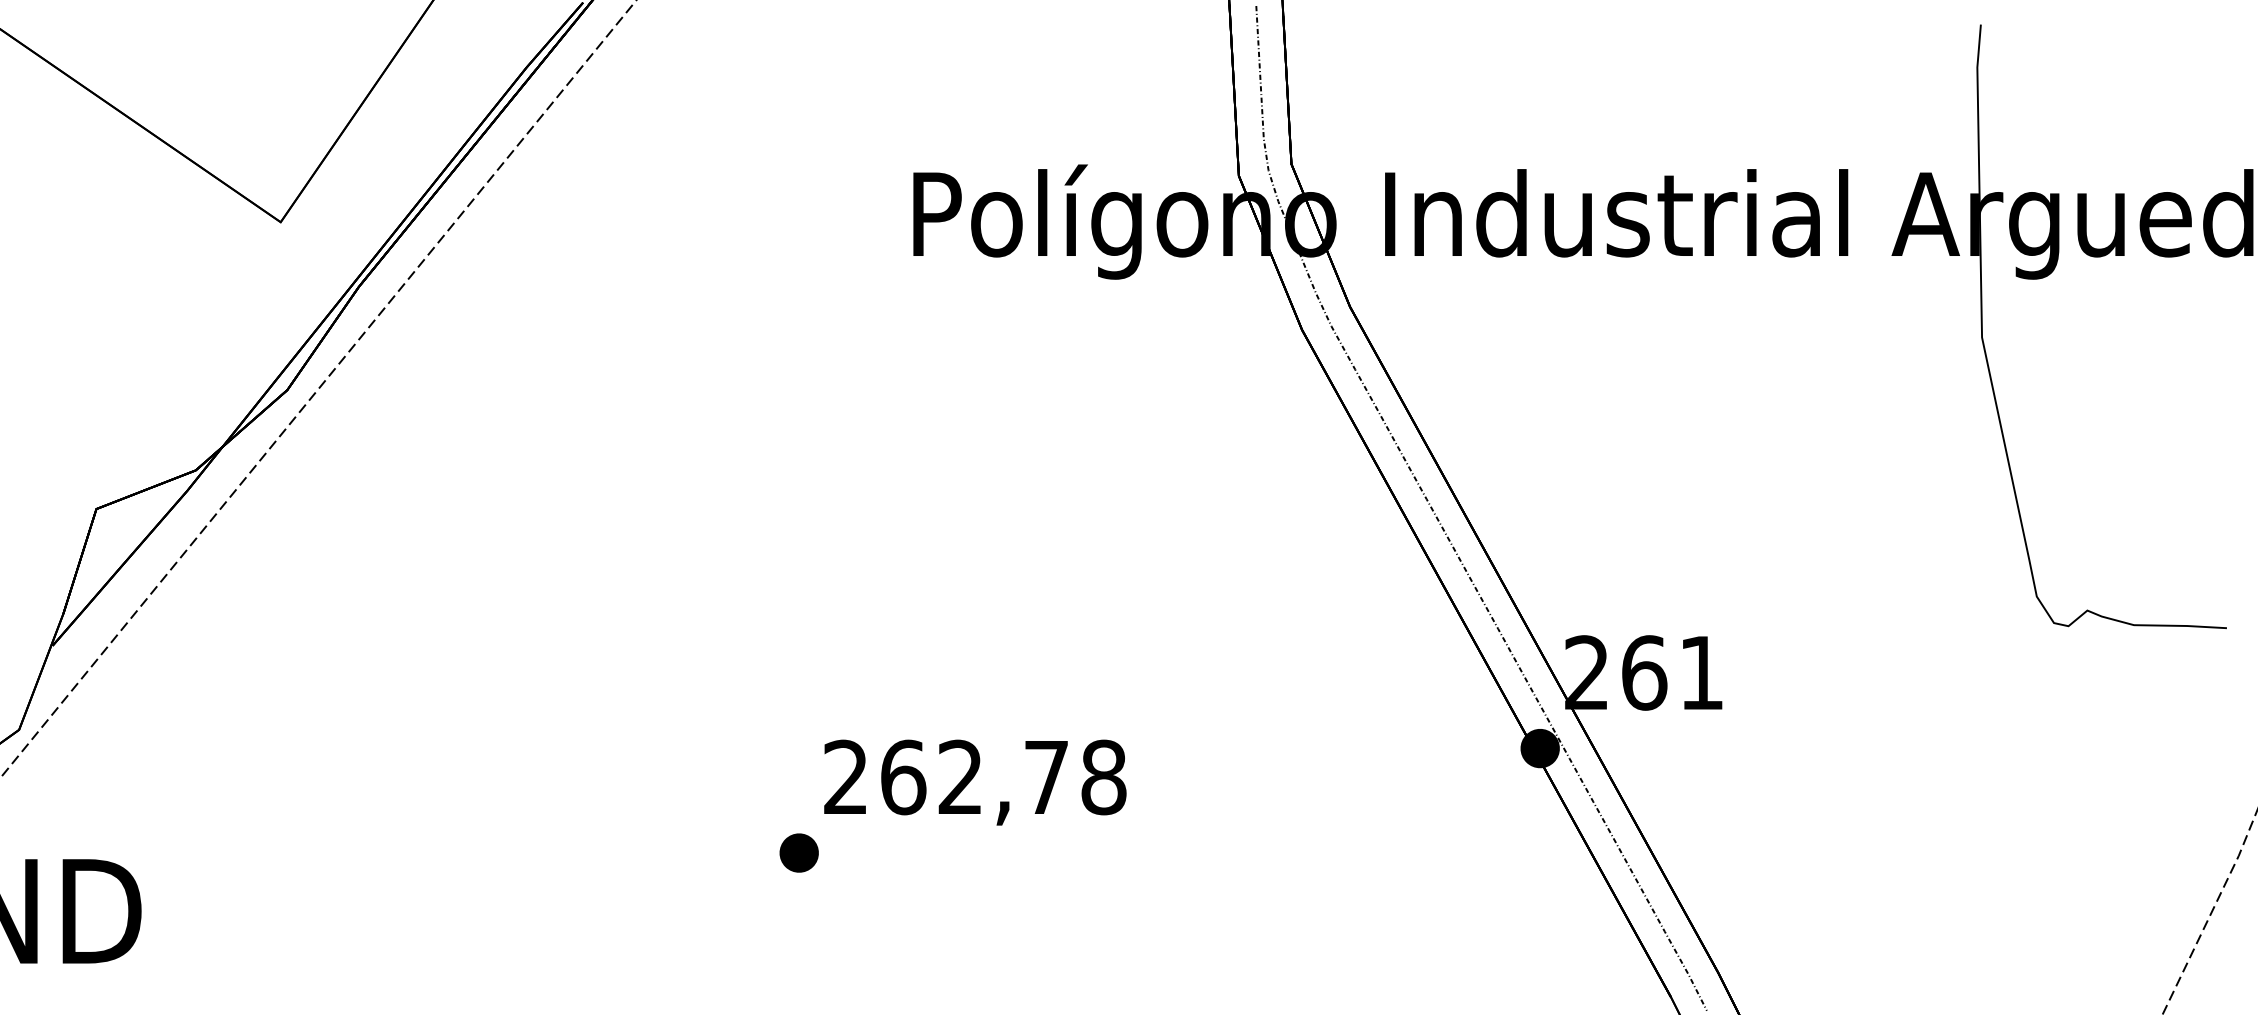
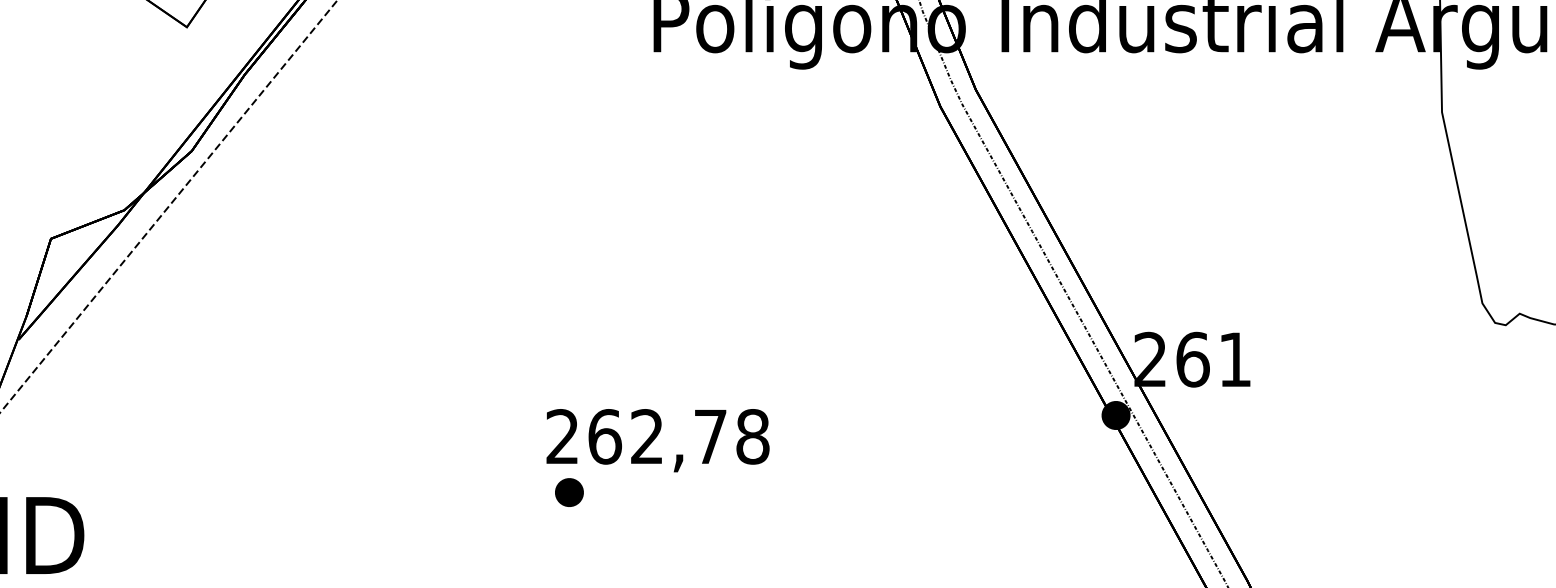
text: (975, 782) -> (658, 440), moved

